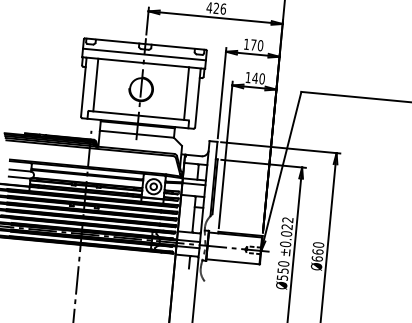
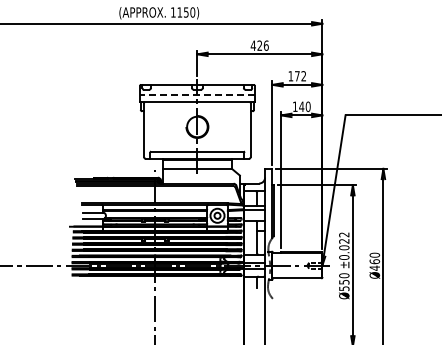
text: (260, 45) -> (303, 76), 170 -> 172
line: (143, 54) -> (196, 94), solid -> dashed
line: (96, 84) -> (155, 126), removed
line: (186, 93) -> (239, 126), removed
text: (317, 258) -> (374, 267), Ø660 -> Ø460

